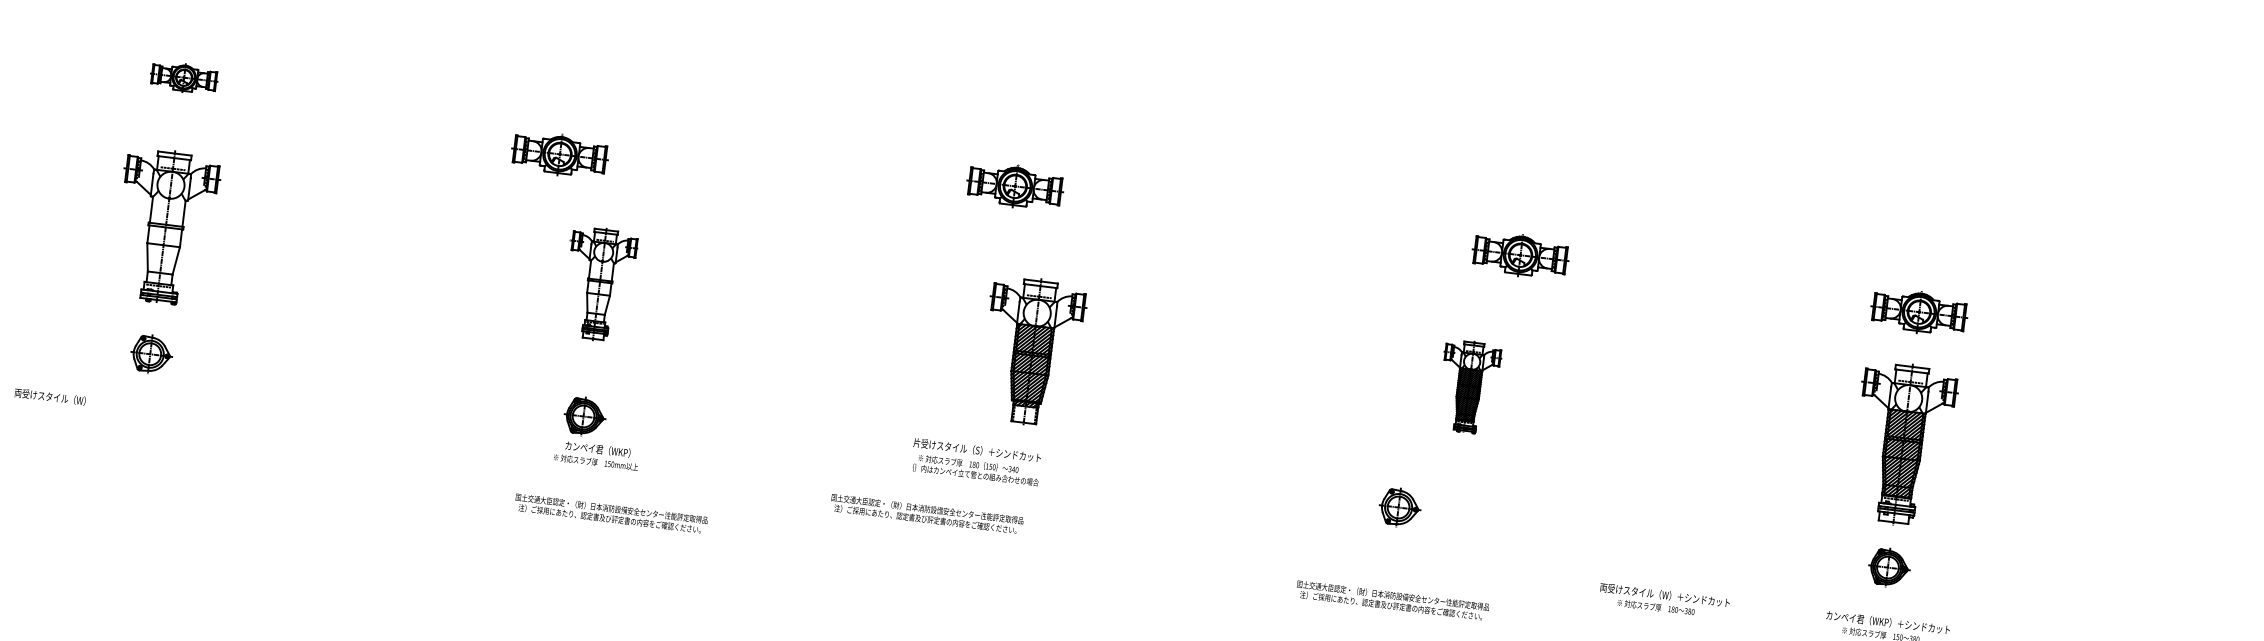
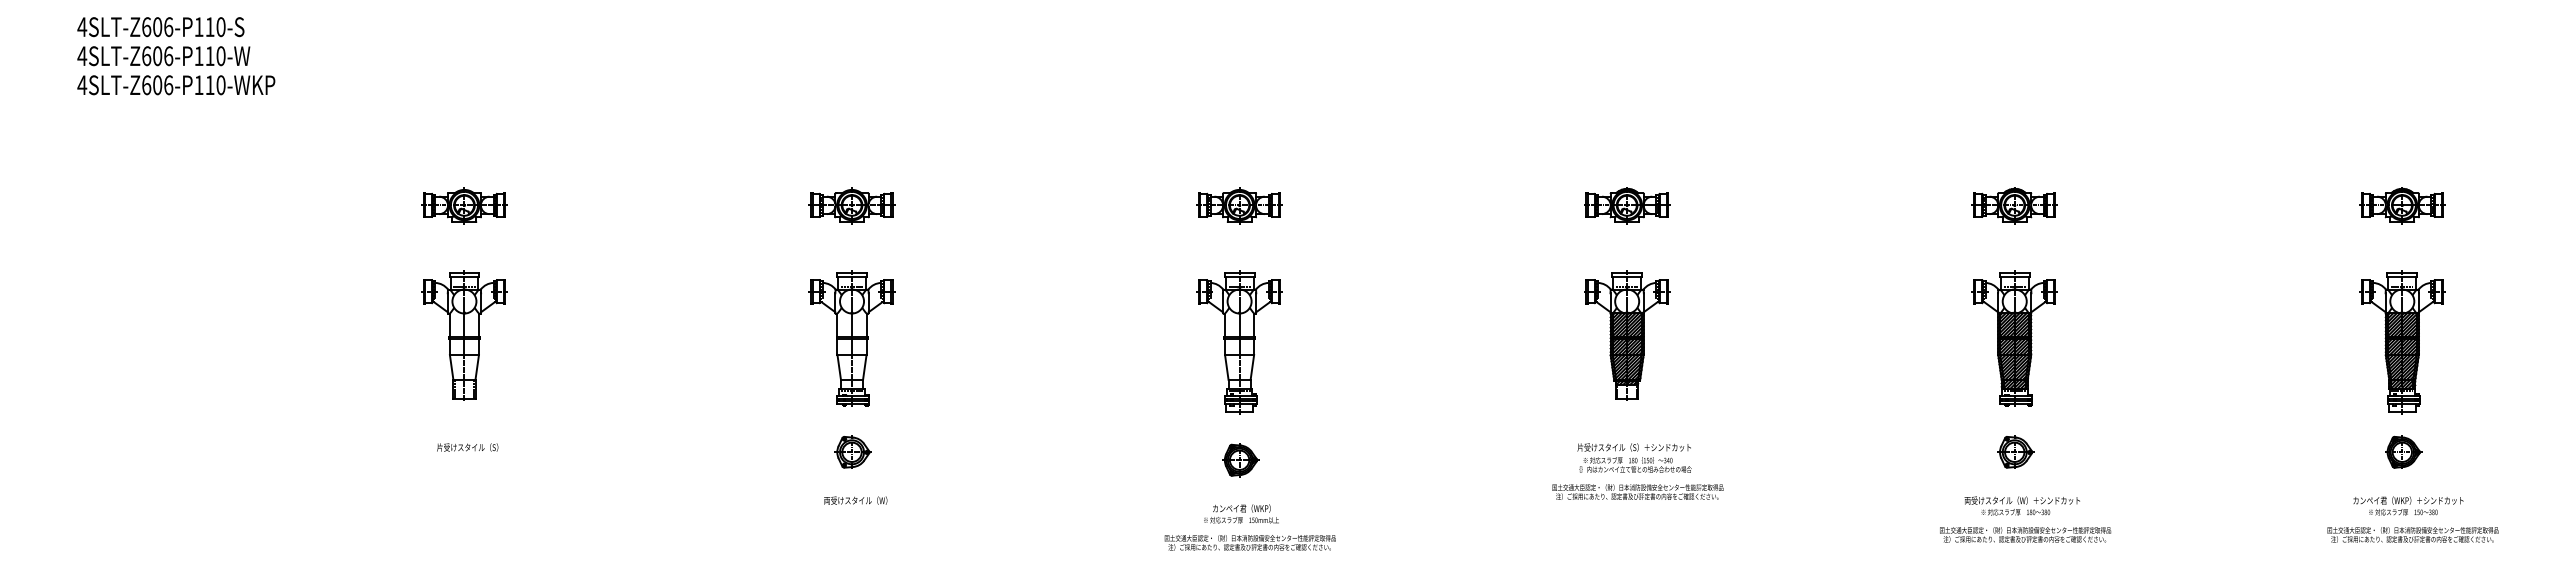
part: (183, 77) -> (851, 205), size x1.43
part: (559, 154) -> (1239, 205), moved
part: (1015, 186) -> (1627, 205), moved
part: (1520, 255) -> (2014, 205), moved
part: (599, 284) -> (1239, 342), size x1.43
part: (1919, 312) -> (2402, 205), moved
part: (1032, 351) -> (1627, 335), moved
part: (1468, 386) -> (2014, 338), size x1.67
text: (50, 396) -> (855, 500), moved
text: (596, 454) -> (1241, 513), moved
text: (976, 461) -> (1634, 457), moved
part: (1399, 506) -> (2015, 451), moved
text: (610, 513) -> (1249, 542), moved
text: (926, 513) -> (1637, 491), moved
text: (1392, 600) -> (2025, 534), moved
text: (1663, 600) -> (2021, 505), moved

